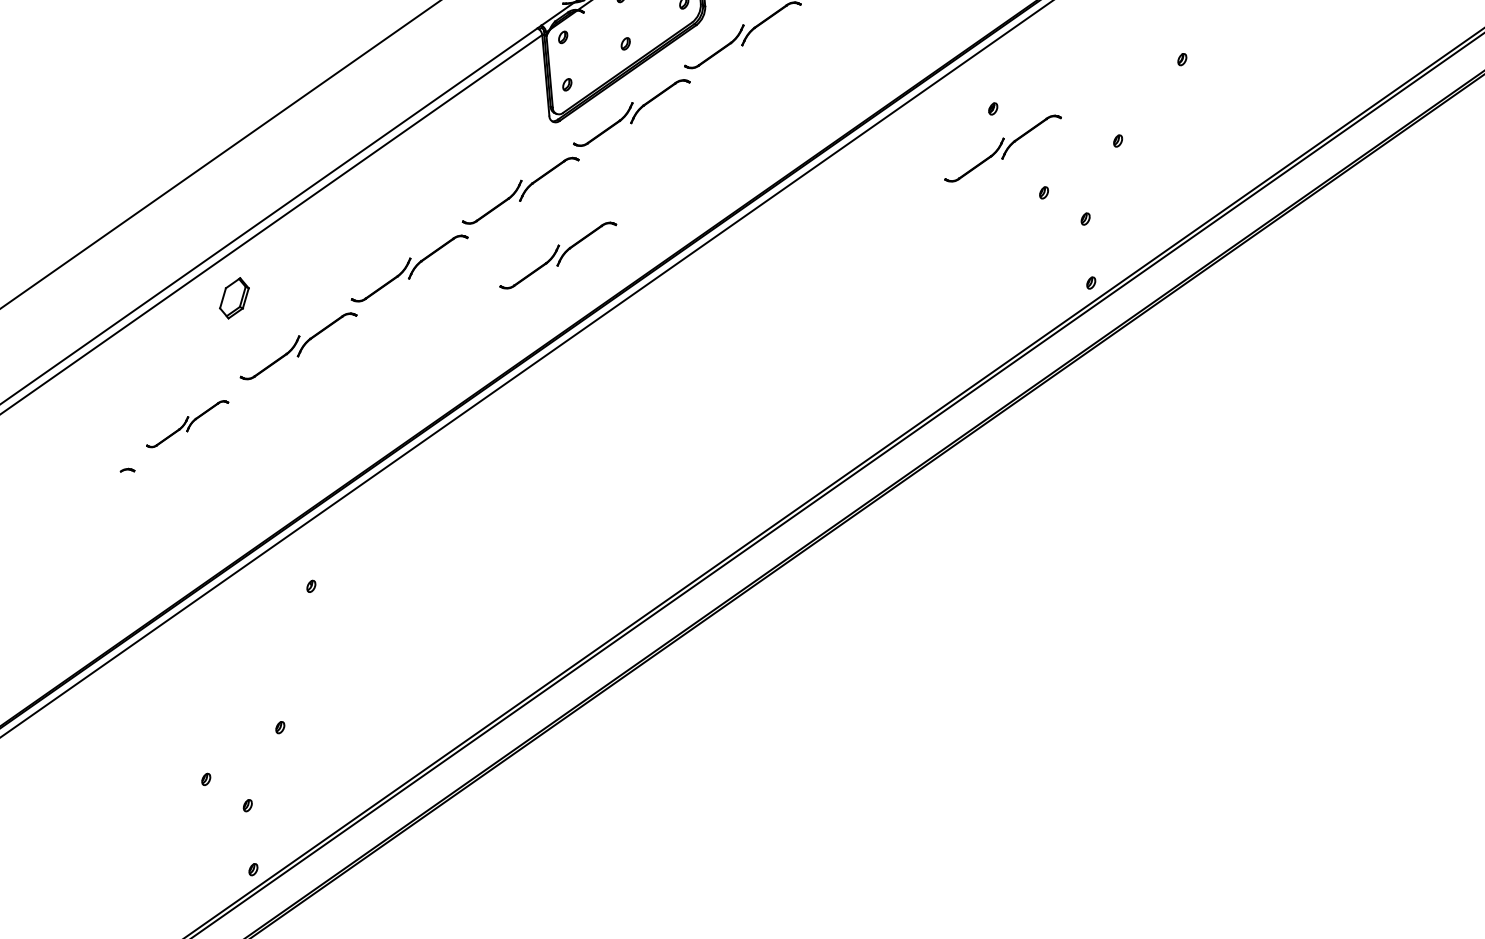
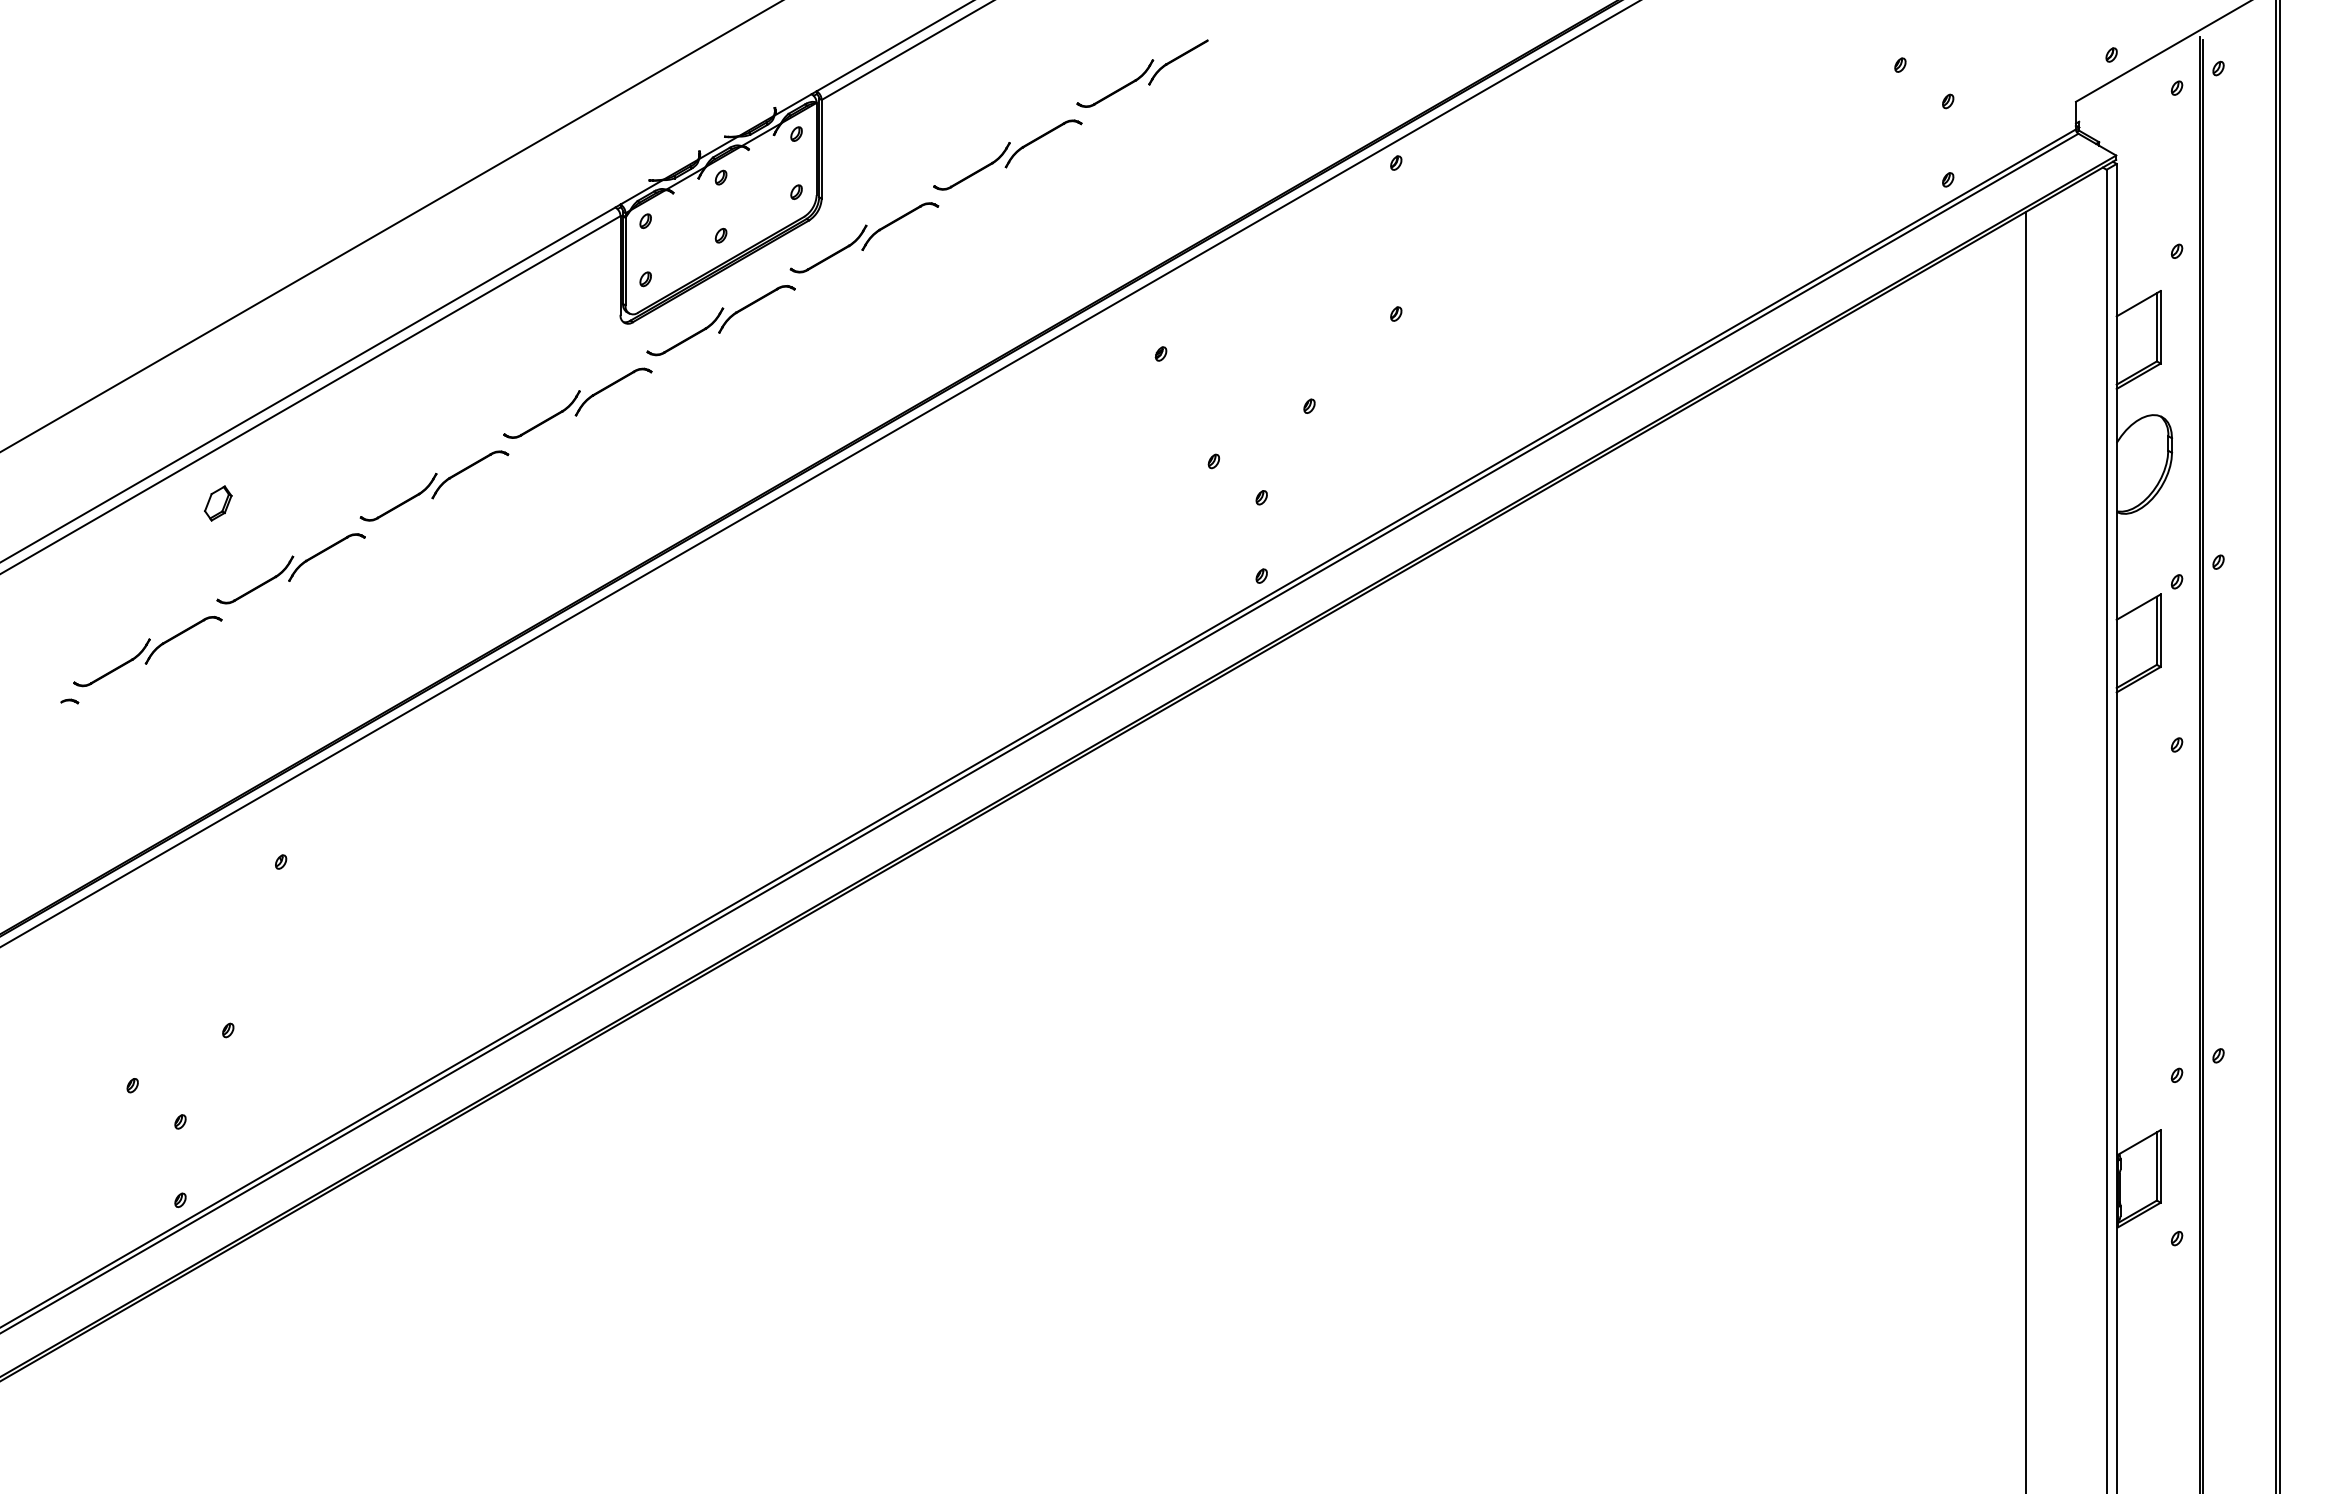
part: (1002, 148) -> (1168, 402), removed
part: (558, 255) -> (616, 485), removed
part: (234, 298) -> (218, 503), size x0.71
part: (187, 424) -> (147, 651), size x1.43

